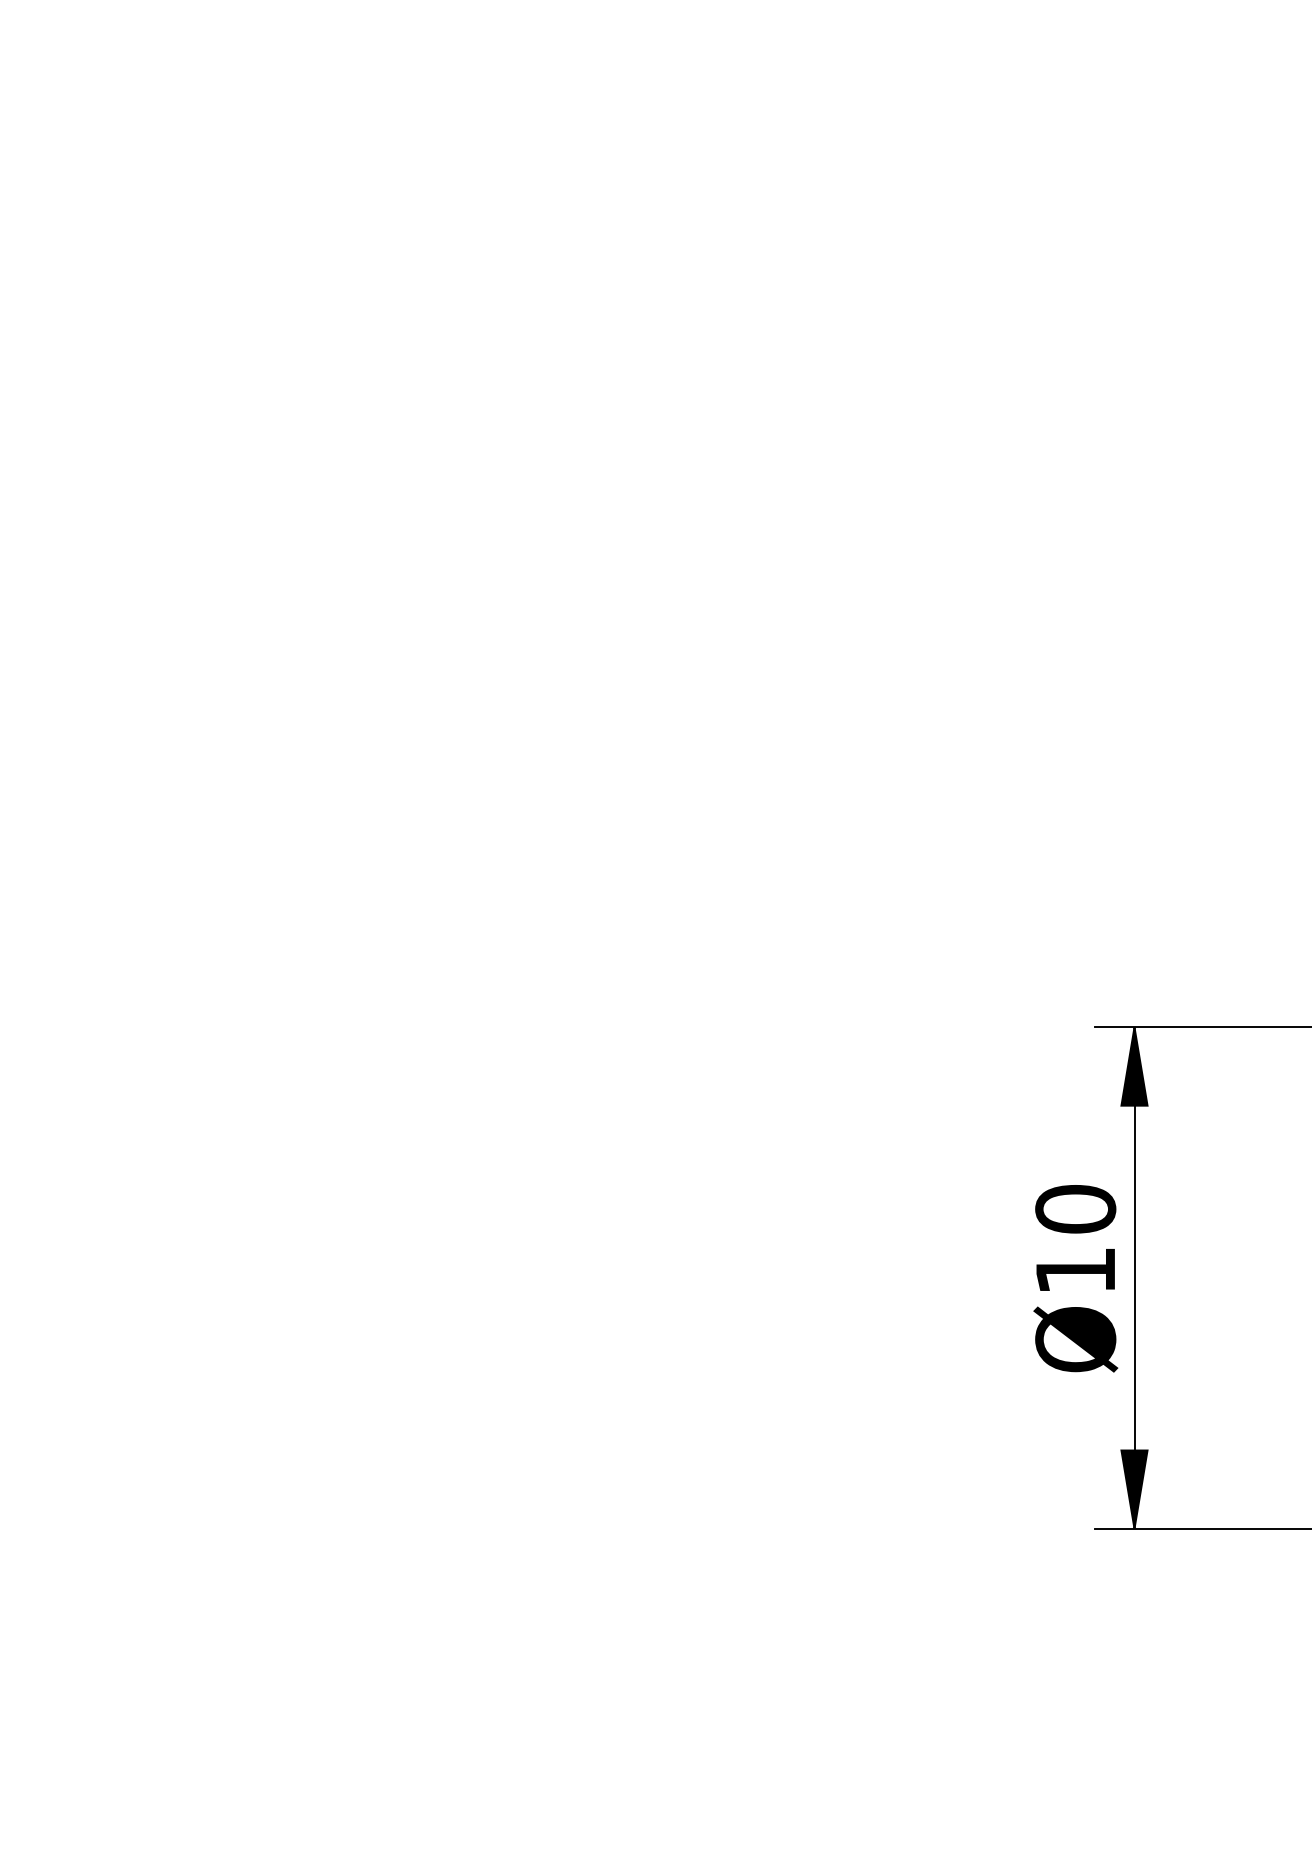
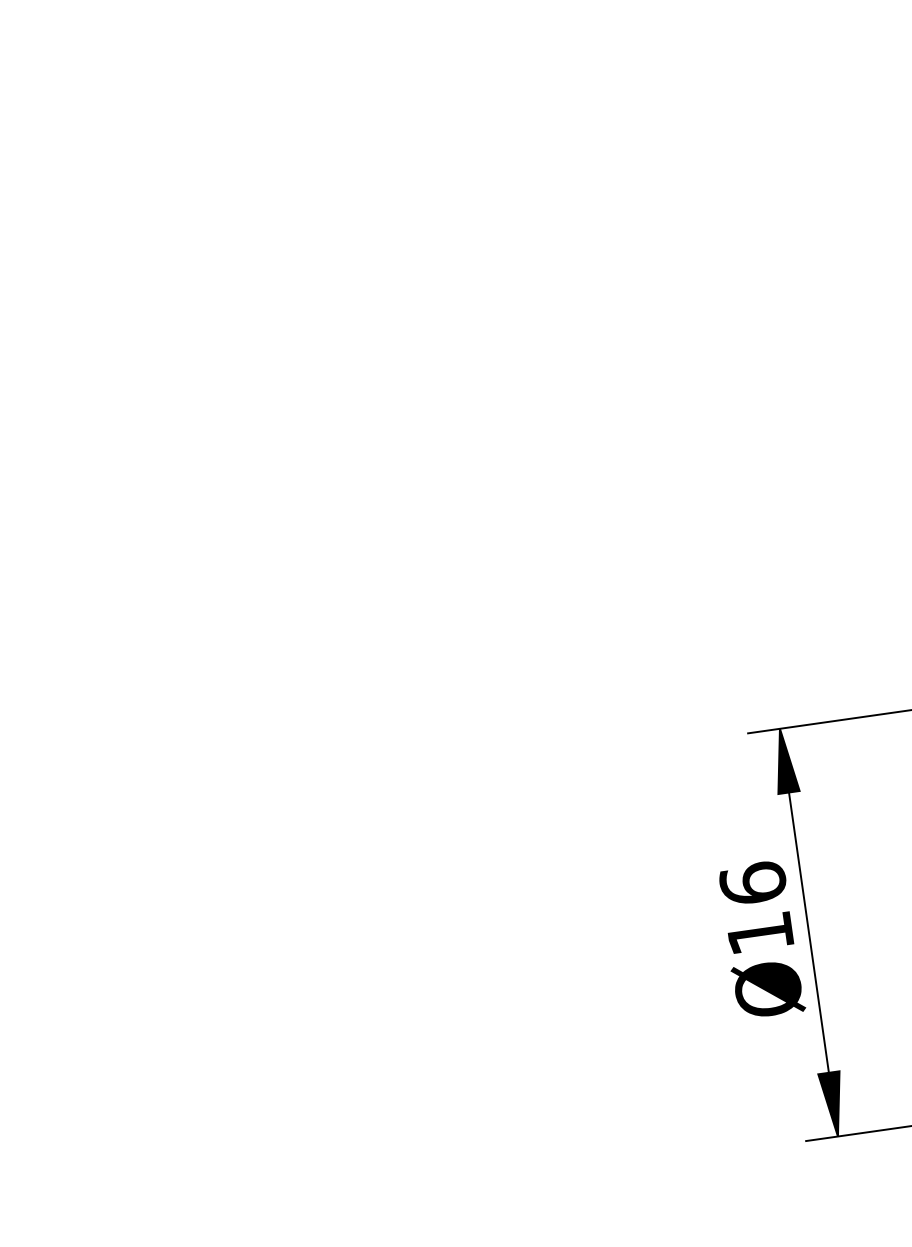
text: (1075, 1208) -> (752, 882), Ø10 -> Ø16

